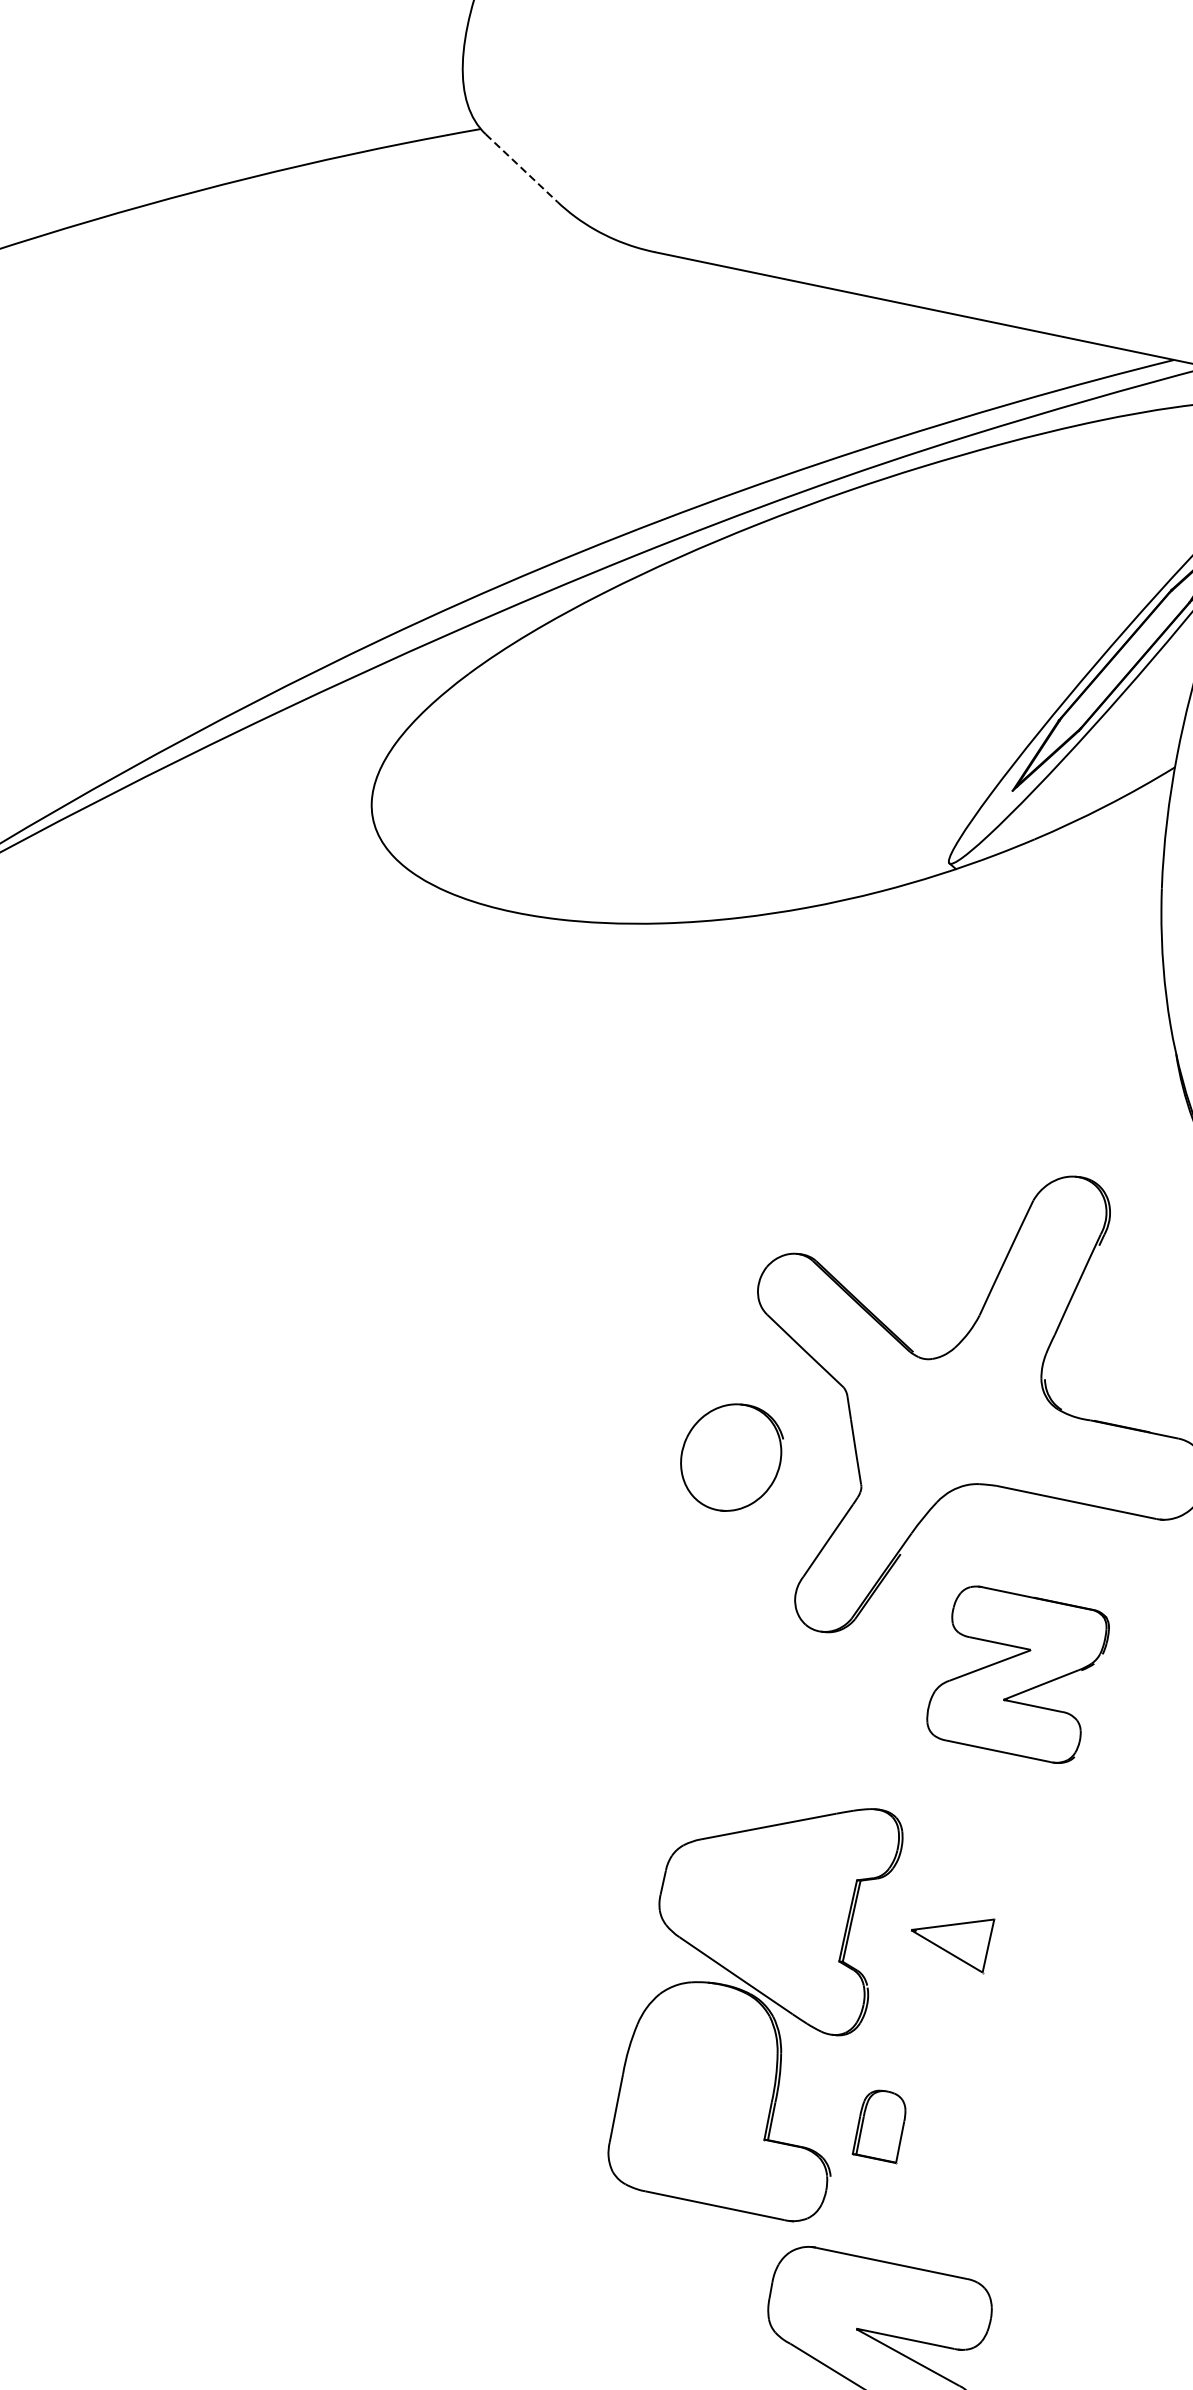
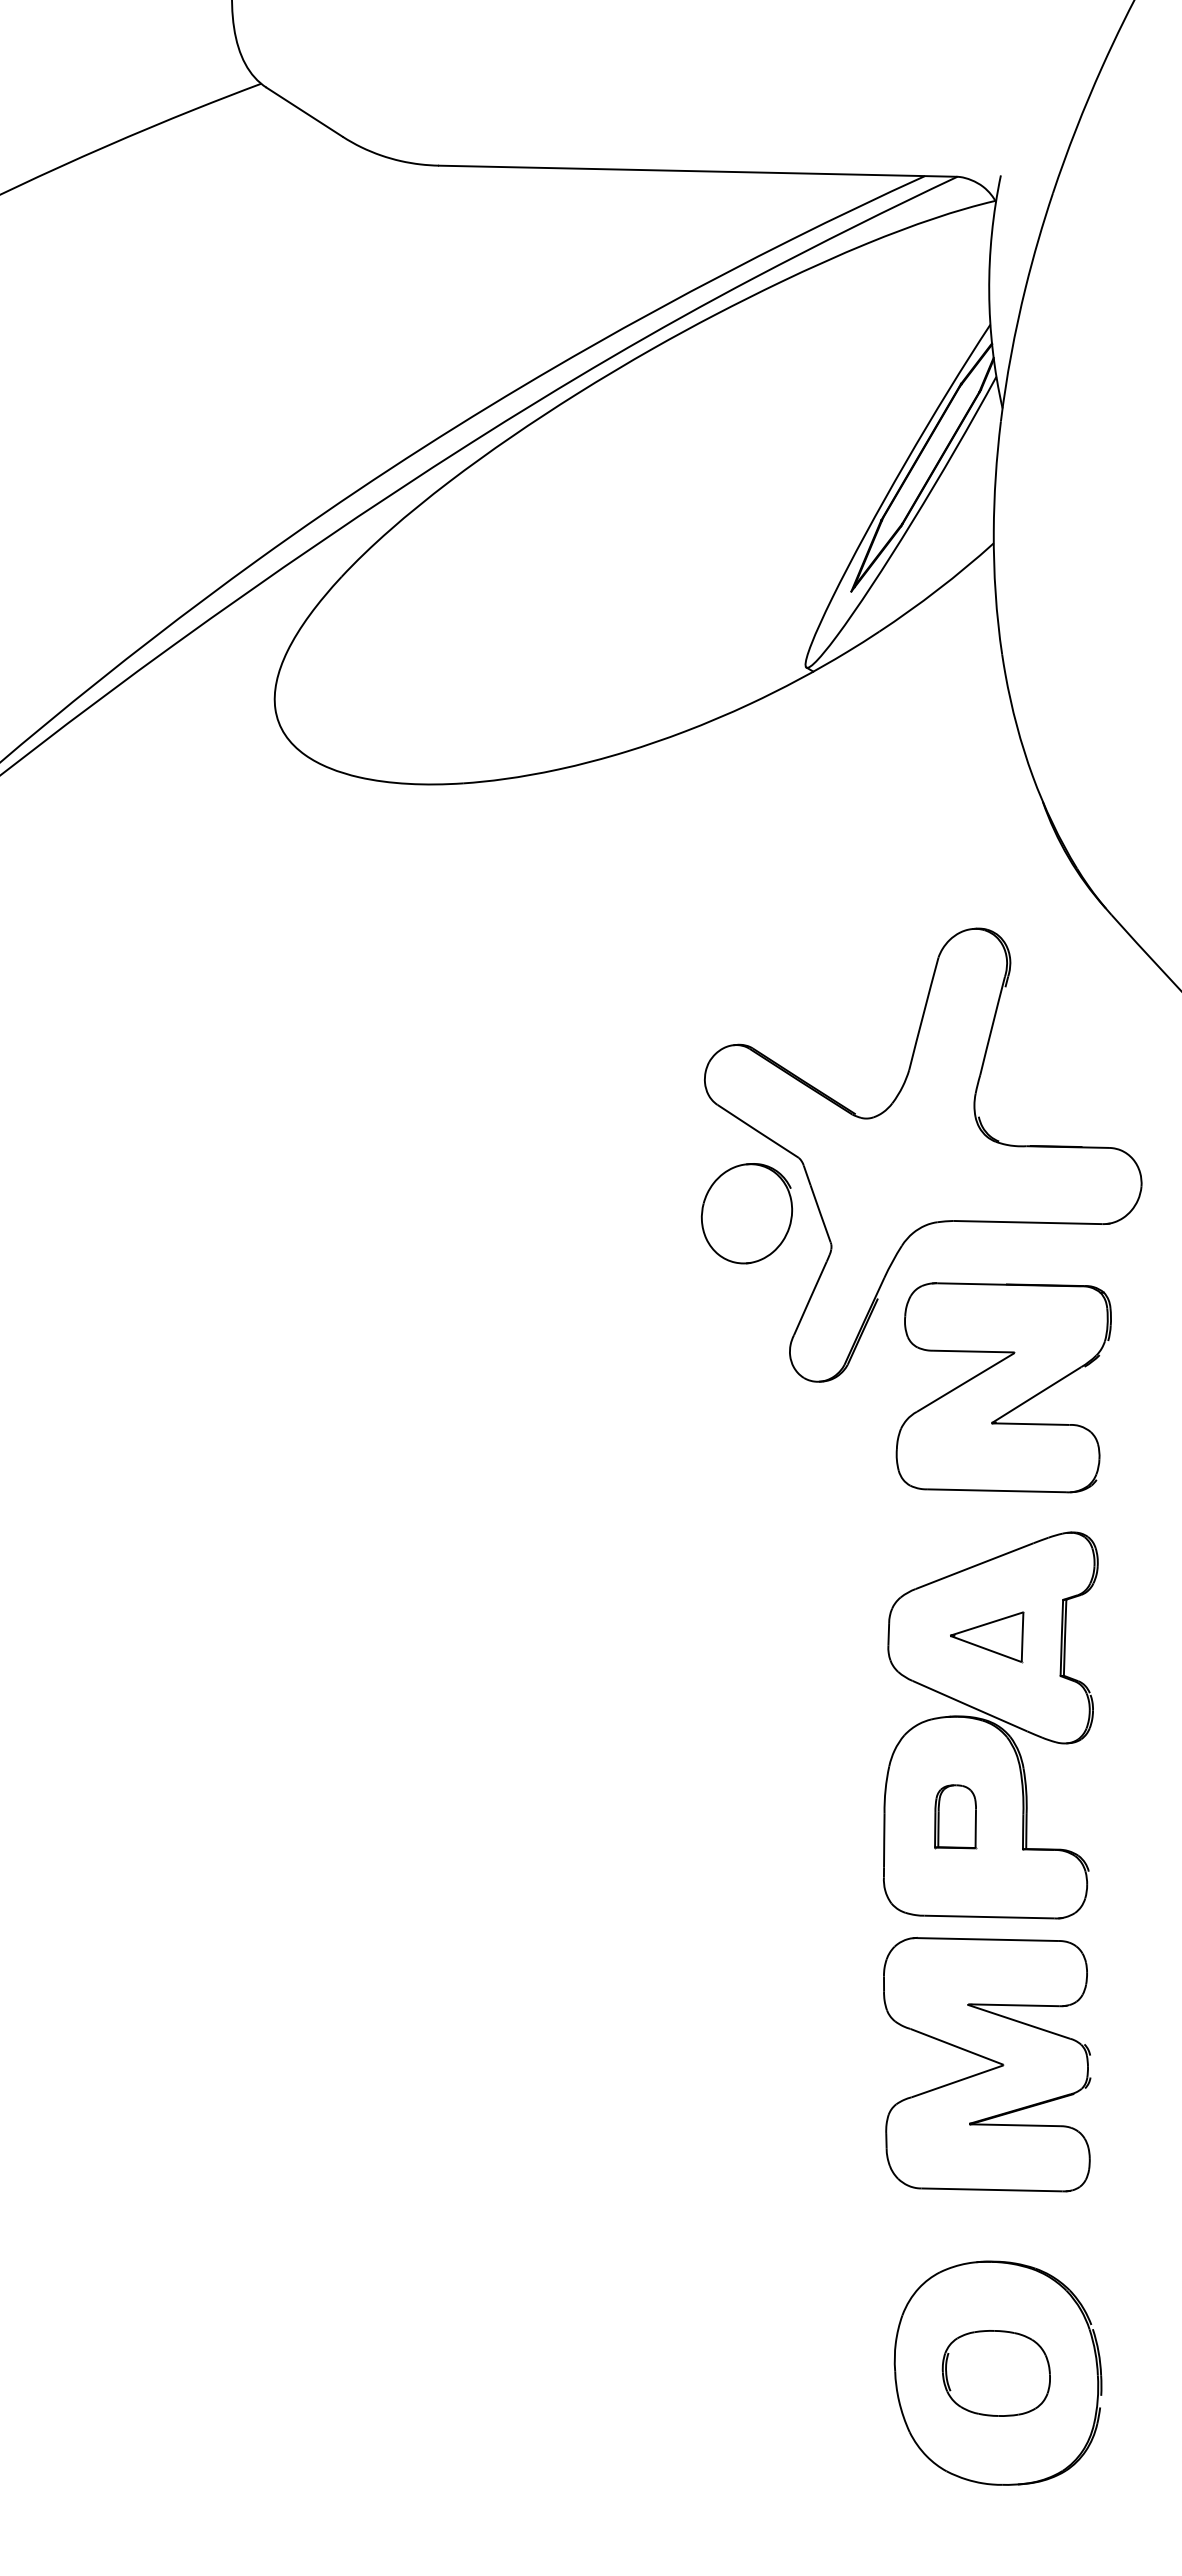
line: (522, 168) -> (305, 112), dashed -> solid
part: (730, 1457) -> (746, 1213), moved
part: (1017, 1674) -> (1003, 1387), size x1.43
part: (754, 2000) -> (990, 1725), moved

